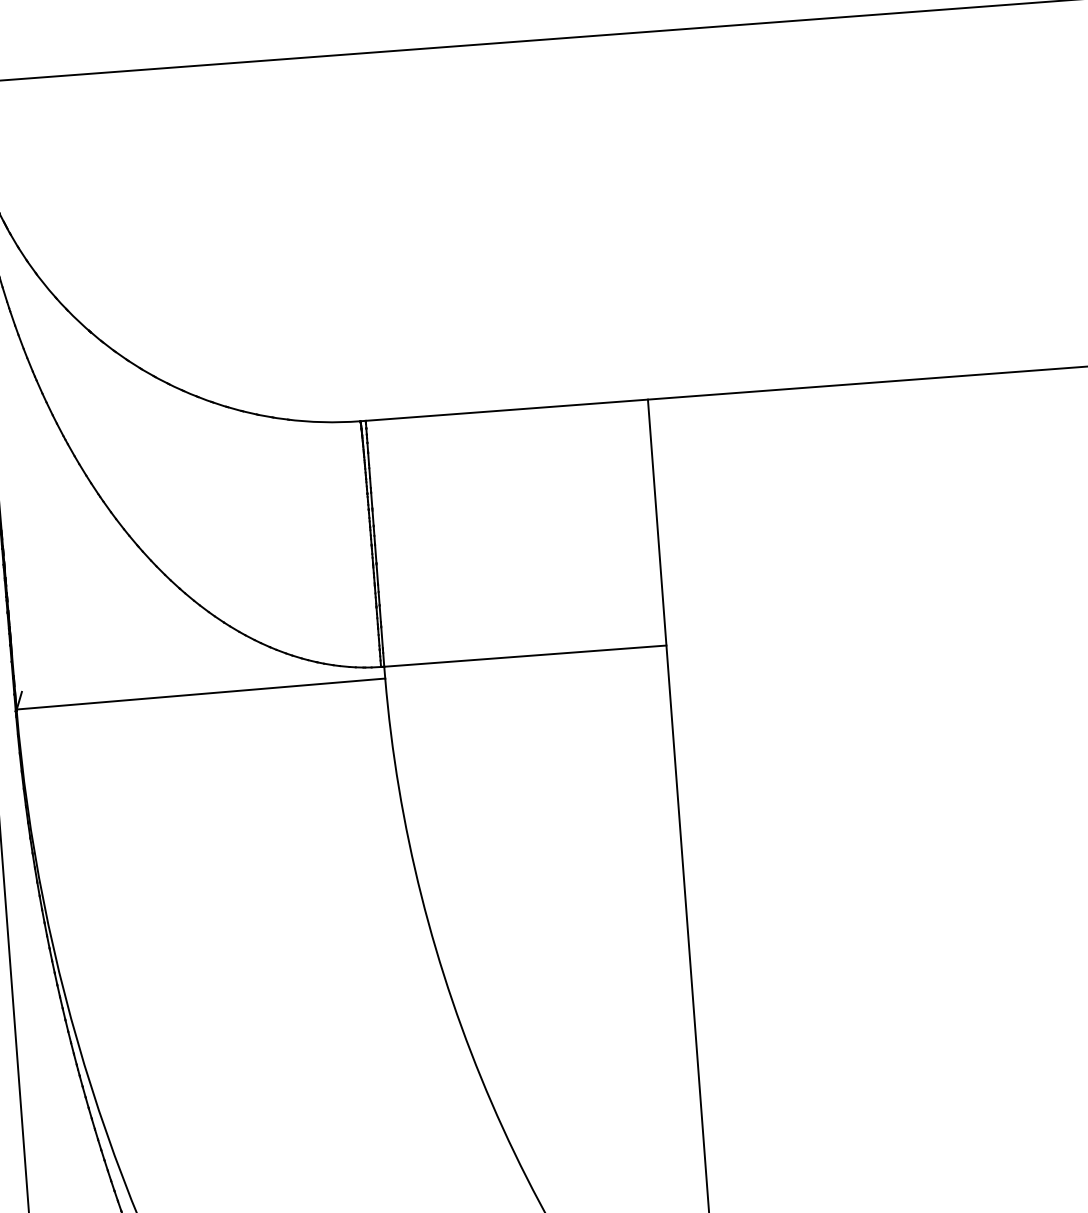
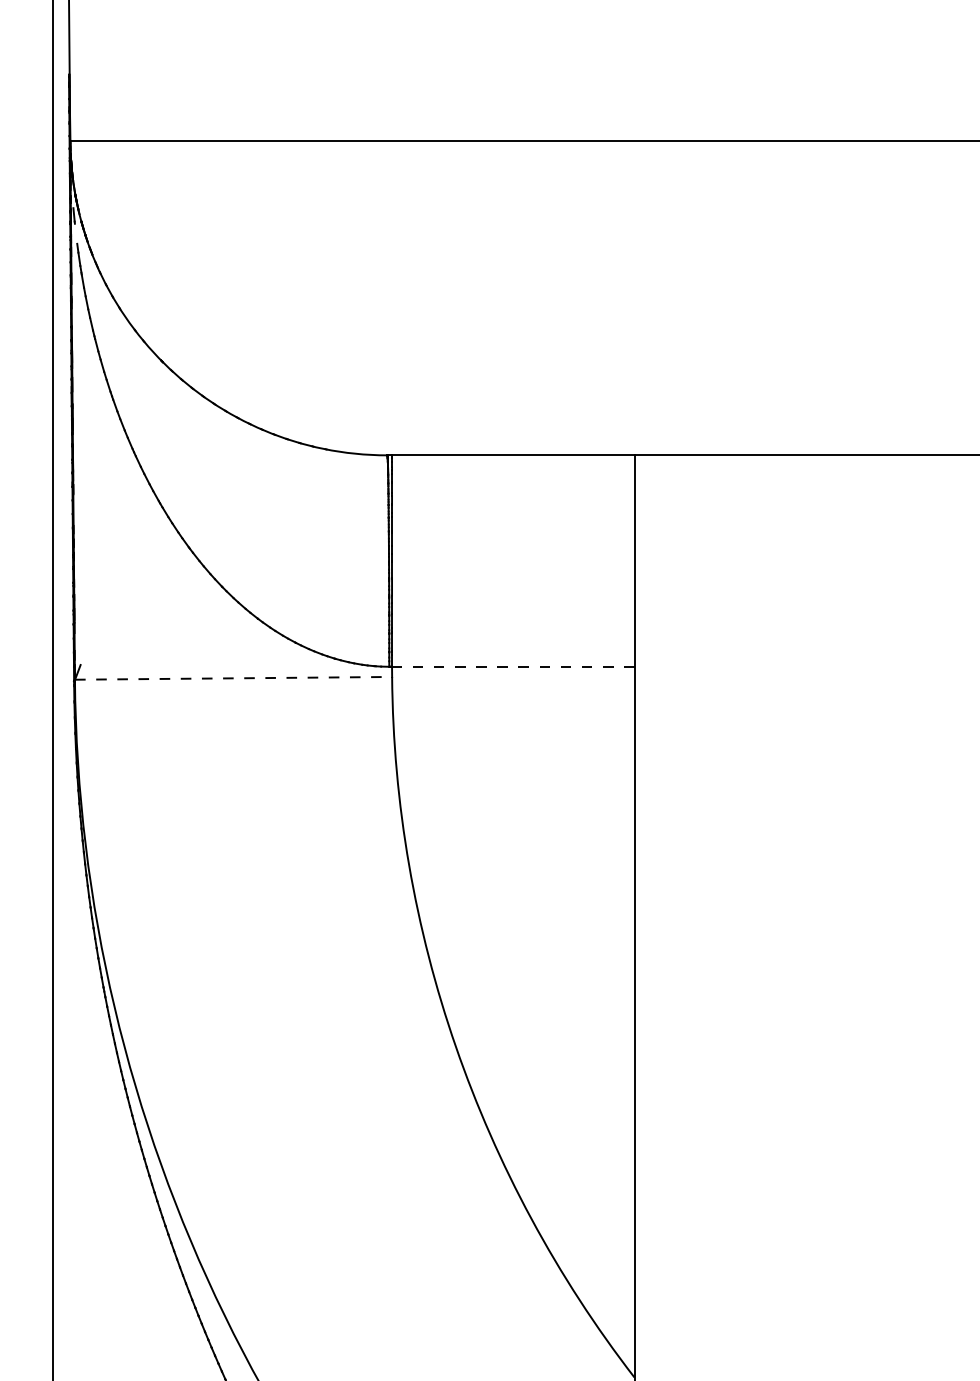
line: (524, 655) -> (512, 666), solid -> dashed
line: (200, 694) -> (233, 678), solid -> dashed

